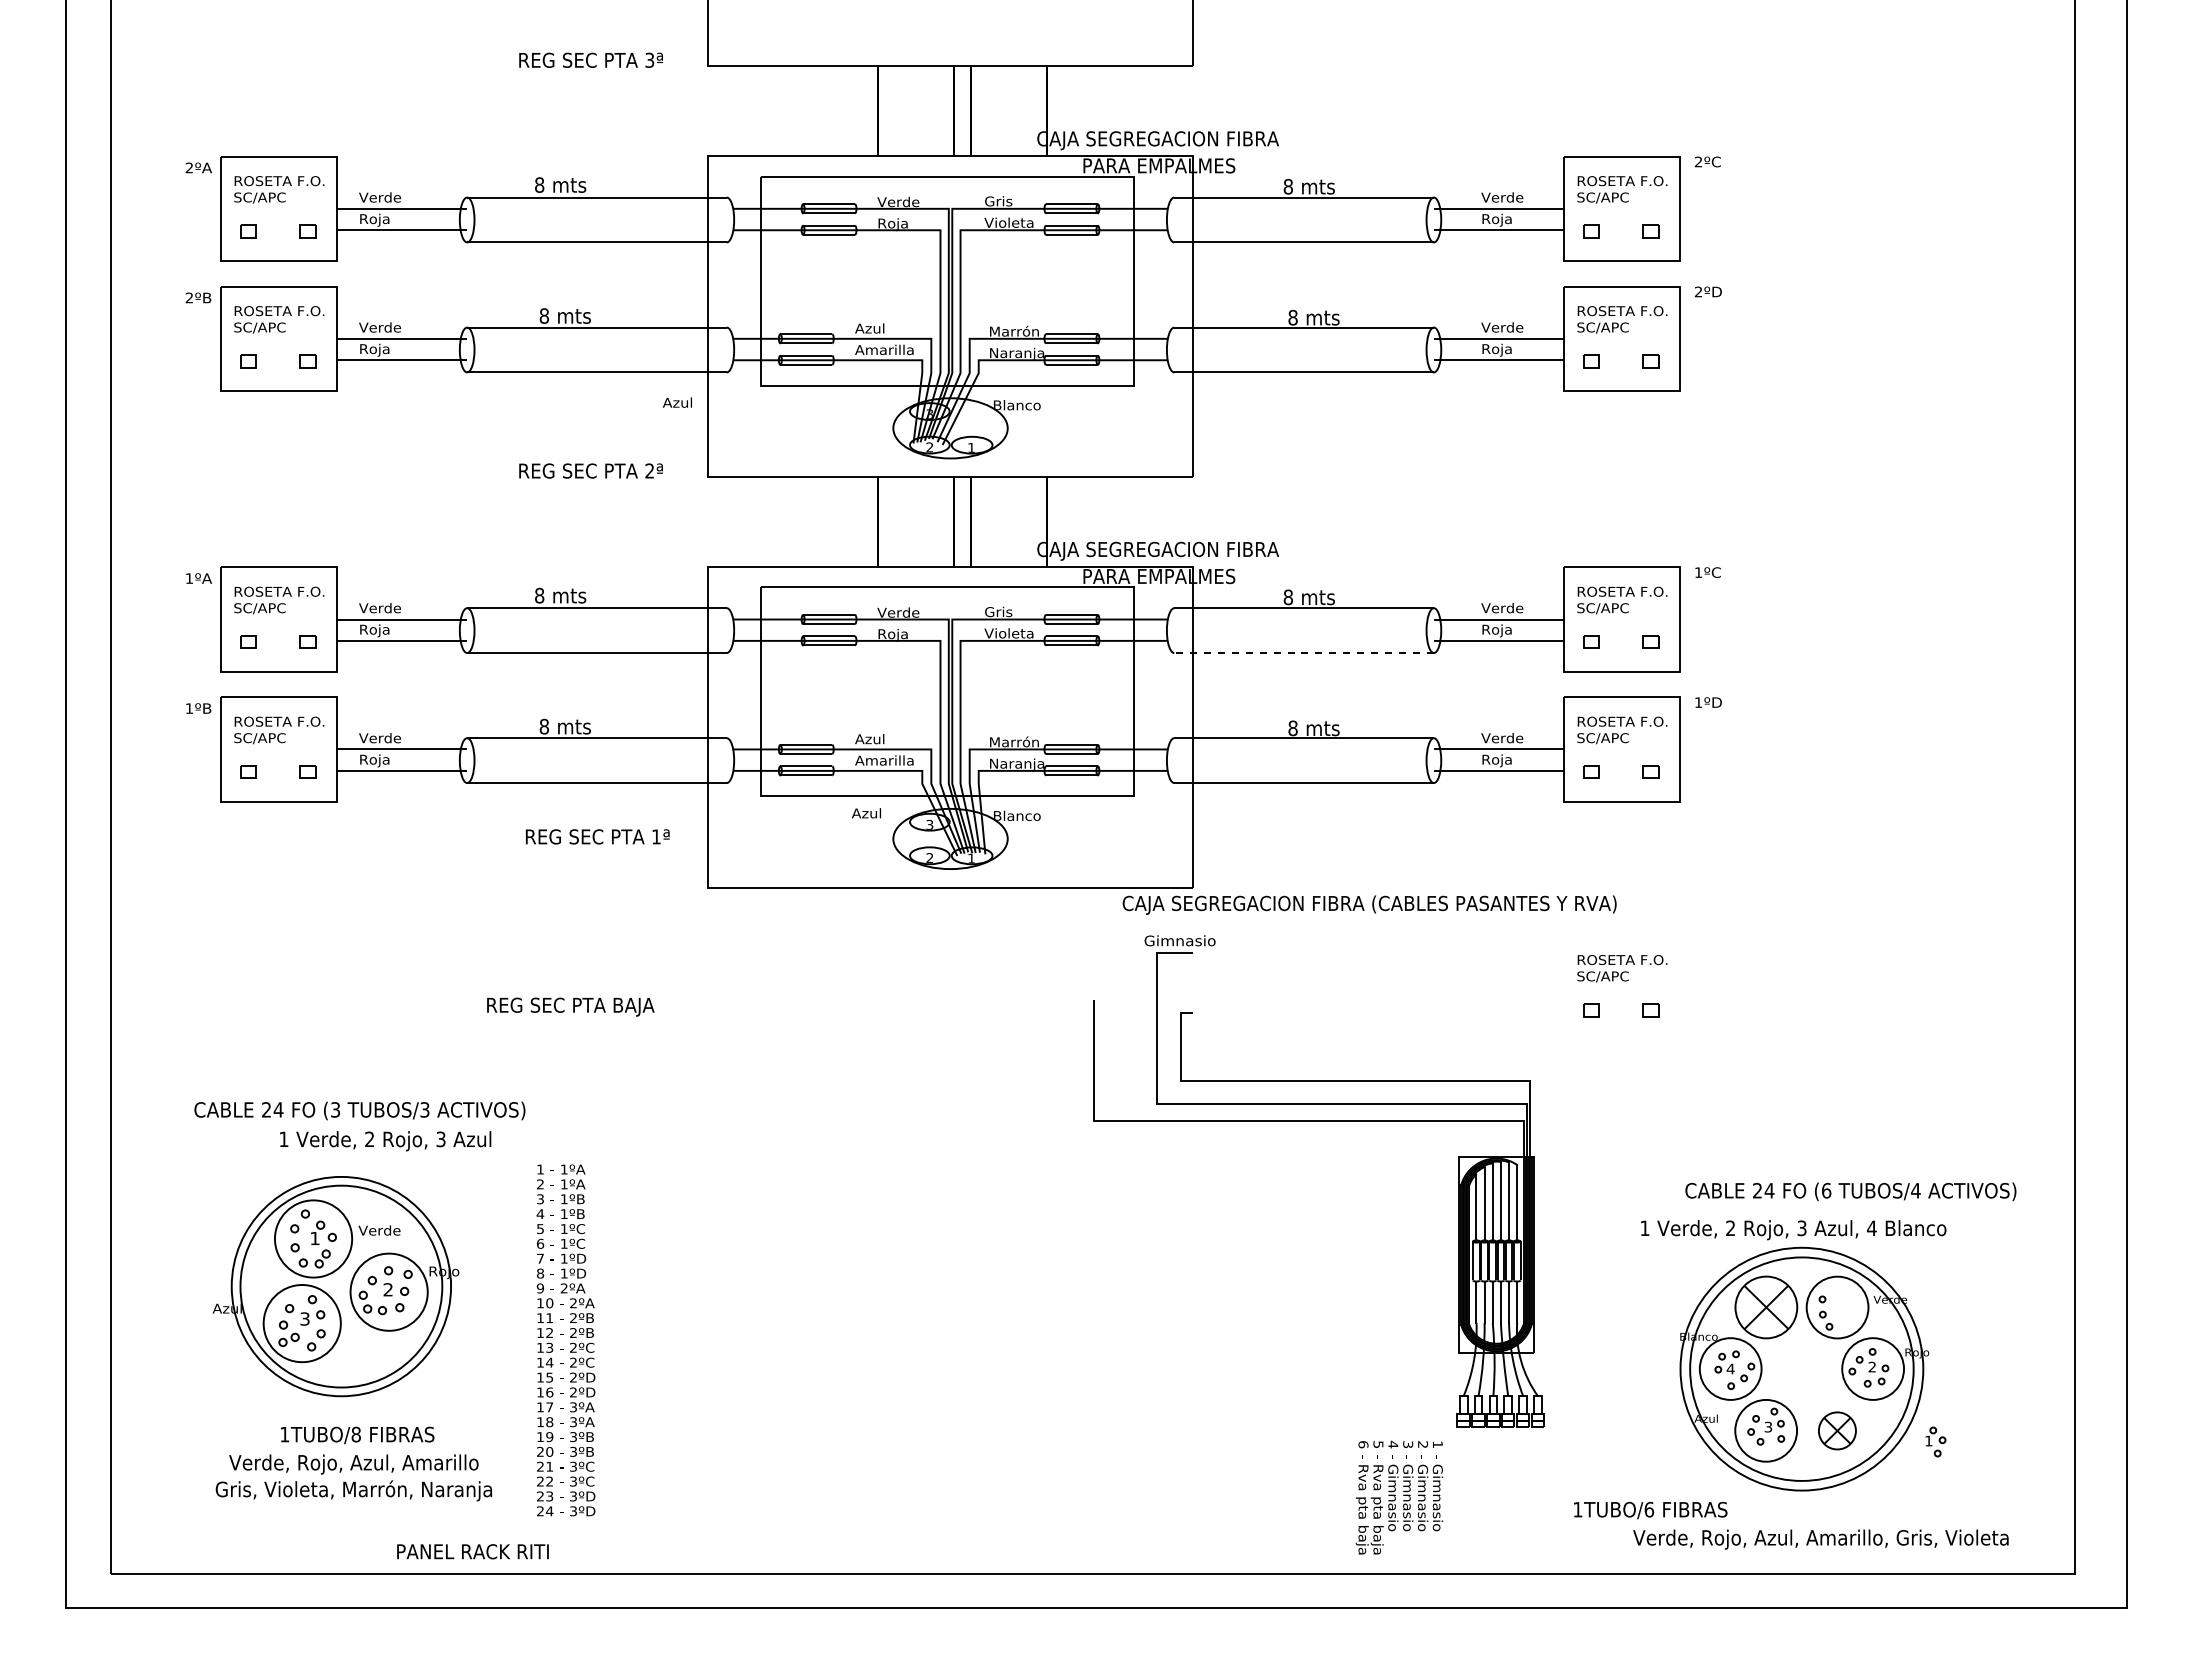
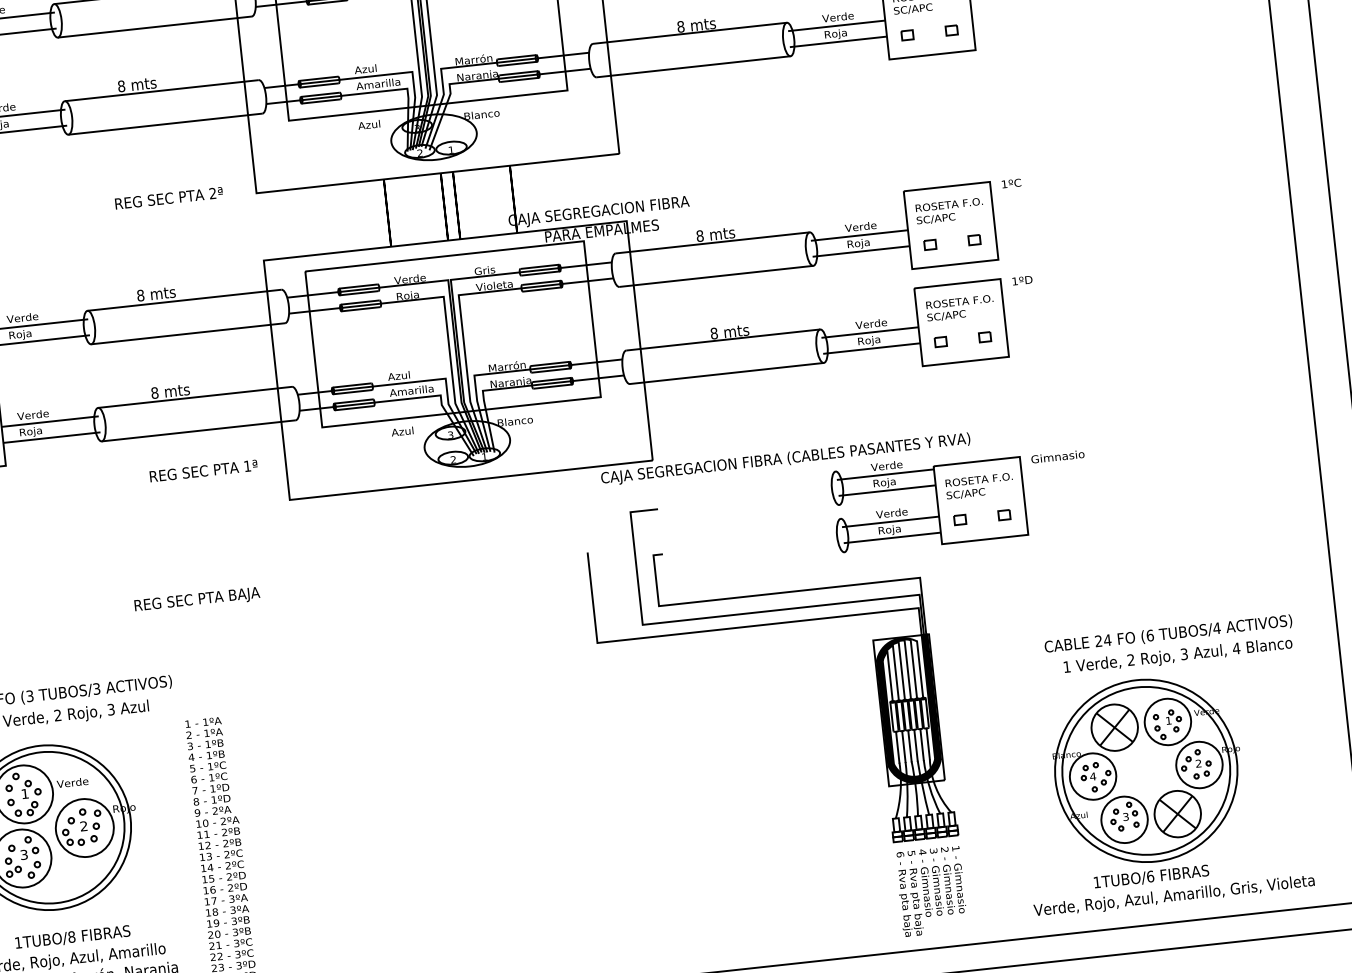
text: (676, 402) -> (368, 124), moved
line: (1304, 653) -> (716, 276), dashed -> solid
text: (1179, 940) -> (1057, 456), moved
part: (1563, 981) -> (936, 500), added
text: (1793, 1230) -> (1178, 656), moved
part: (1837, 1430) -> (1177, 813), size x1.67
part: (1935, 1441) -> (1173, 720), moved
text: (1399, 1497) -> (931, 891), moved
text: (1650, 1510) -> (1151, 877), moved

